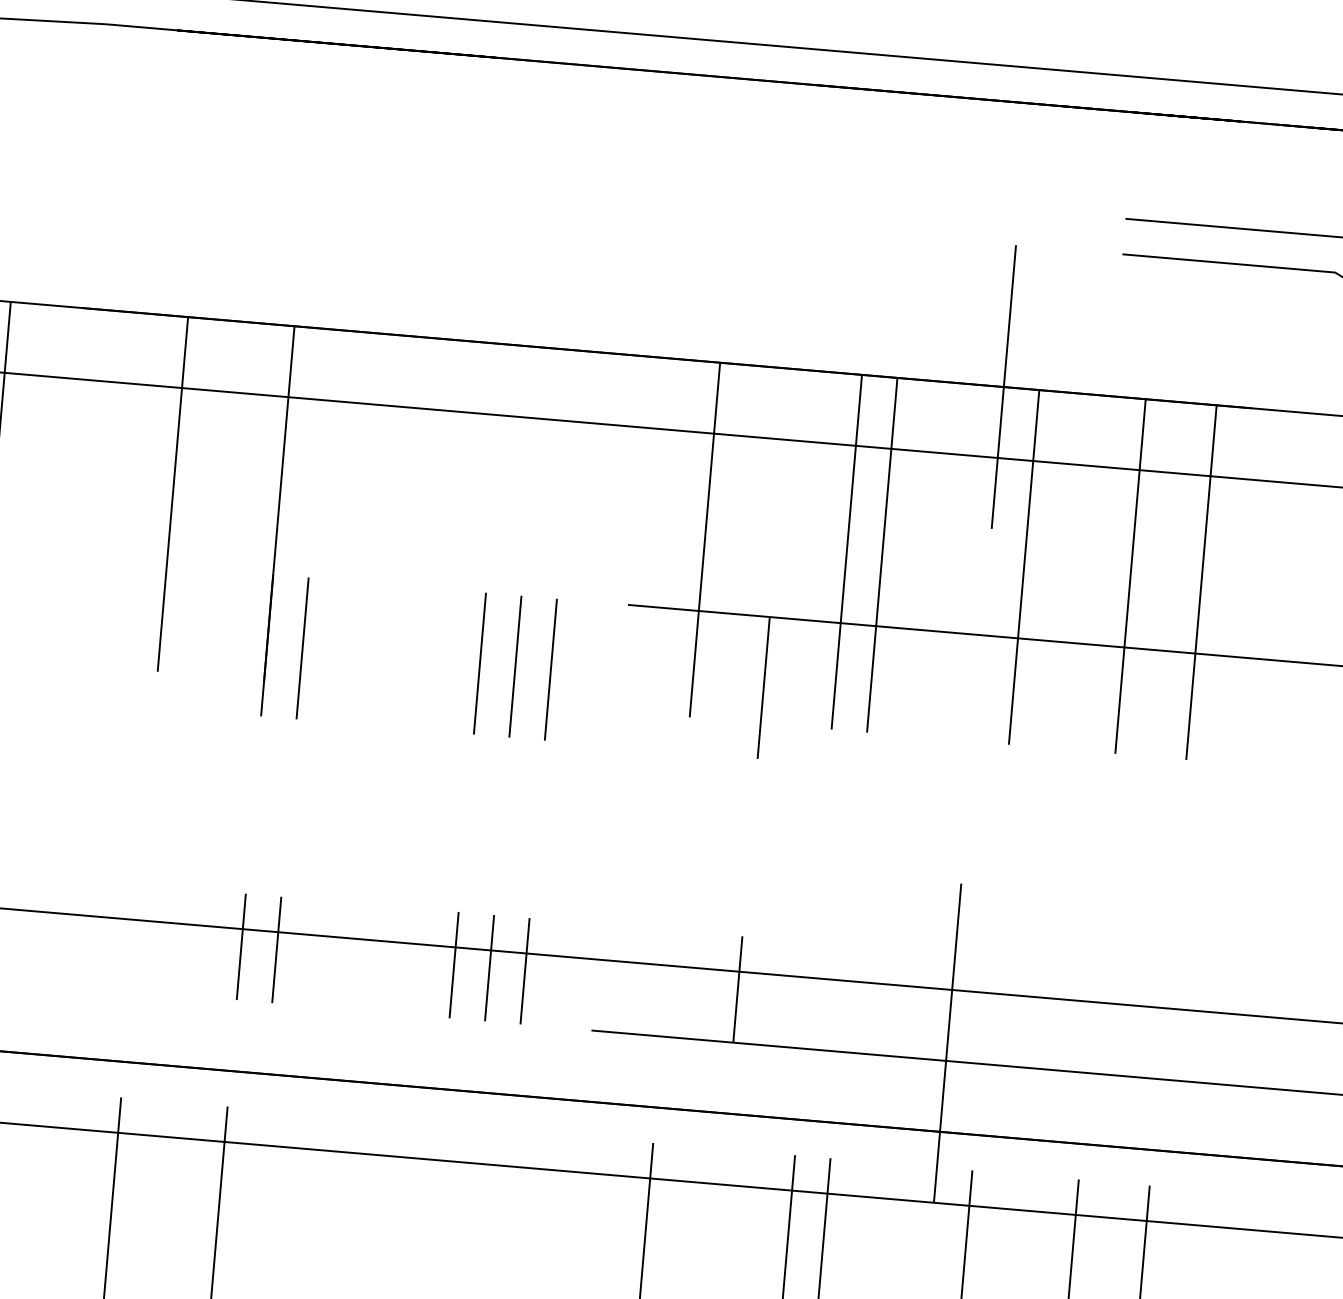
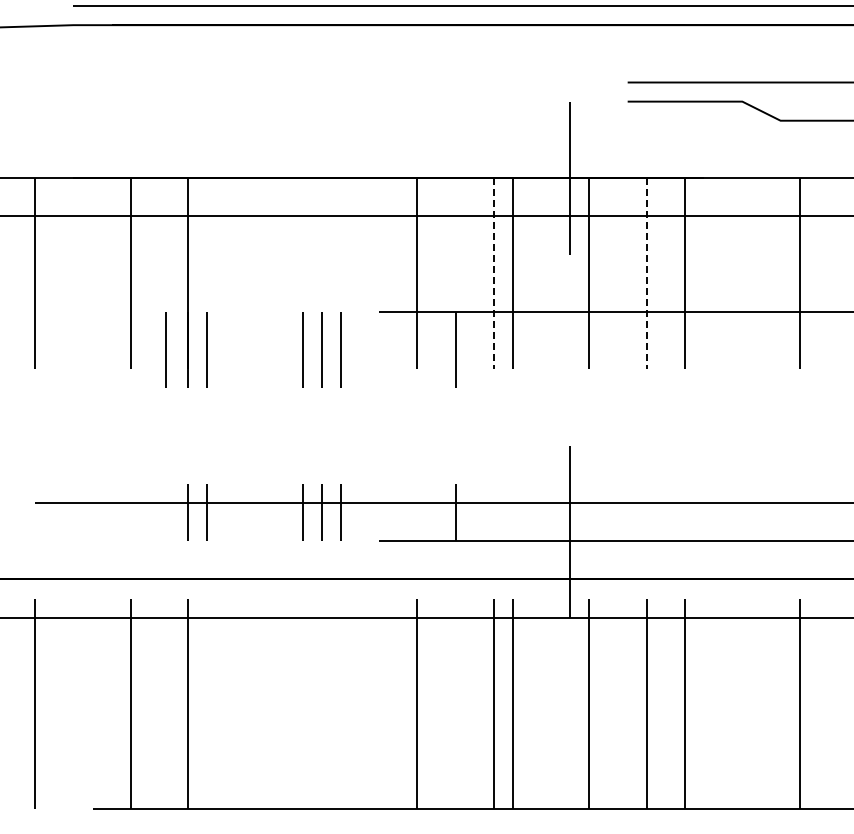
line: (846, 551) -> (493, 273), solid -> dashed
line: (1129, 576) -> (646, 273), solid -> dashed
line: (225, 640) -> (165, 349), added

